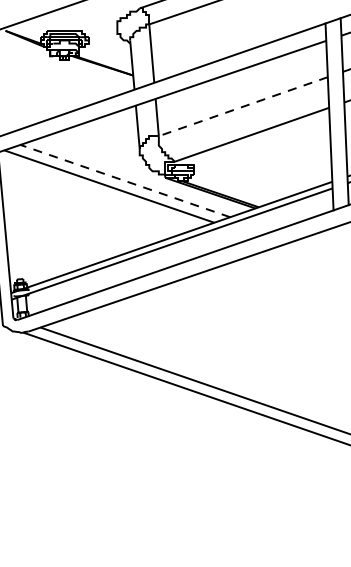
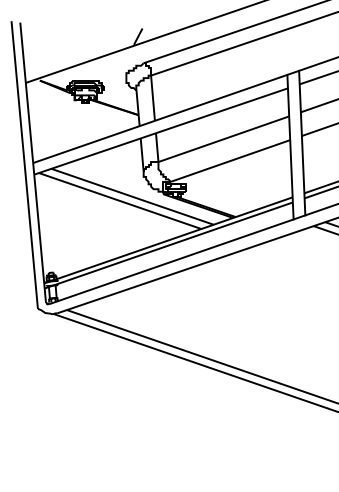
line: (242, 107) -> (223, 139), dashed -> solid
line: (125, 180) -> (132, 196), dashed -> solid

